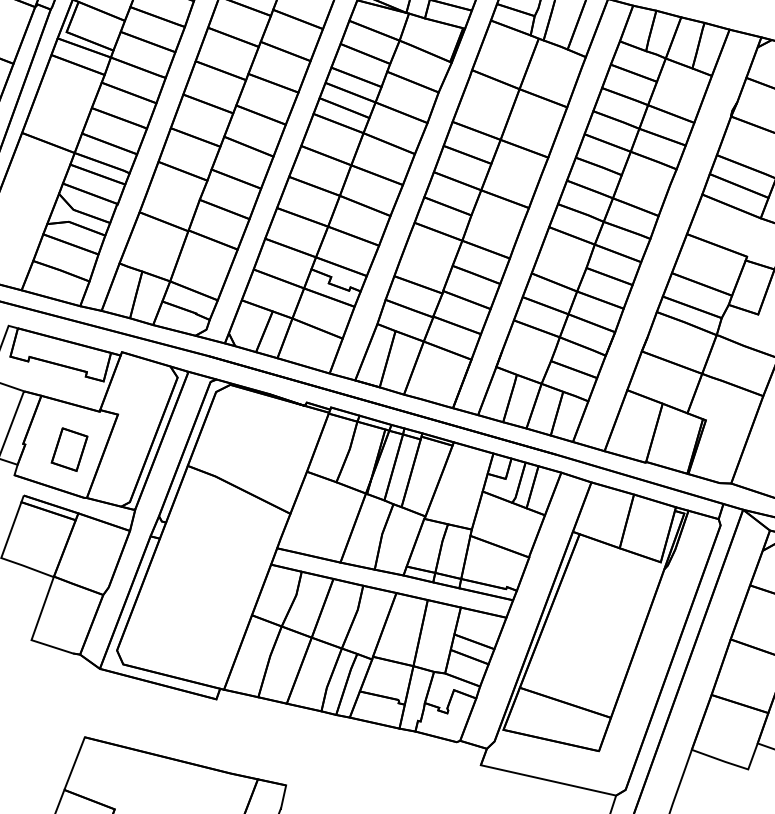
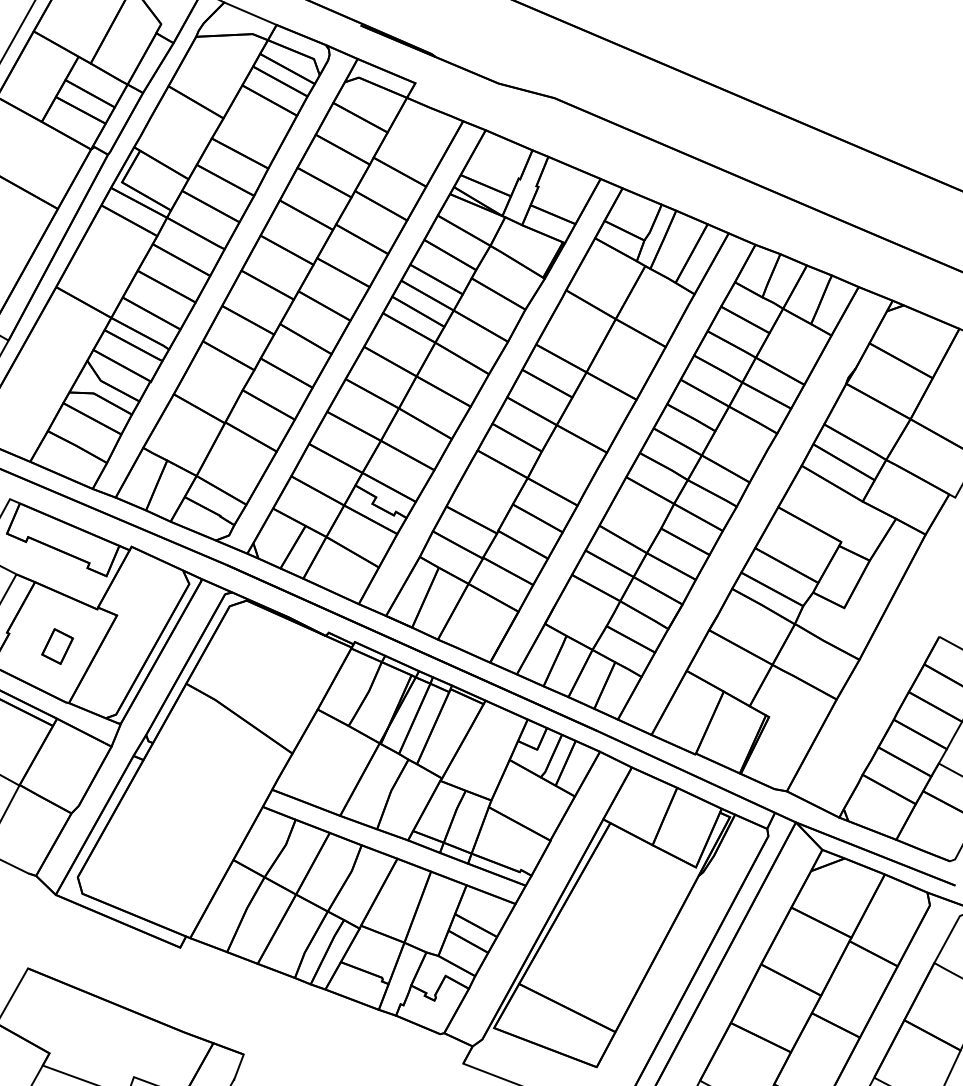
part: (69, 449) -> (57, 646), size x0.7

